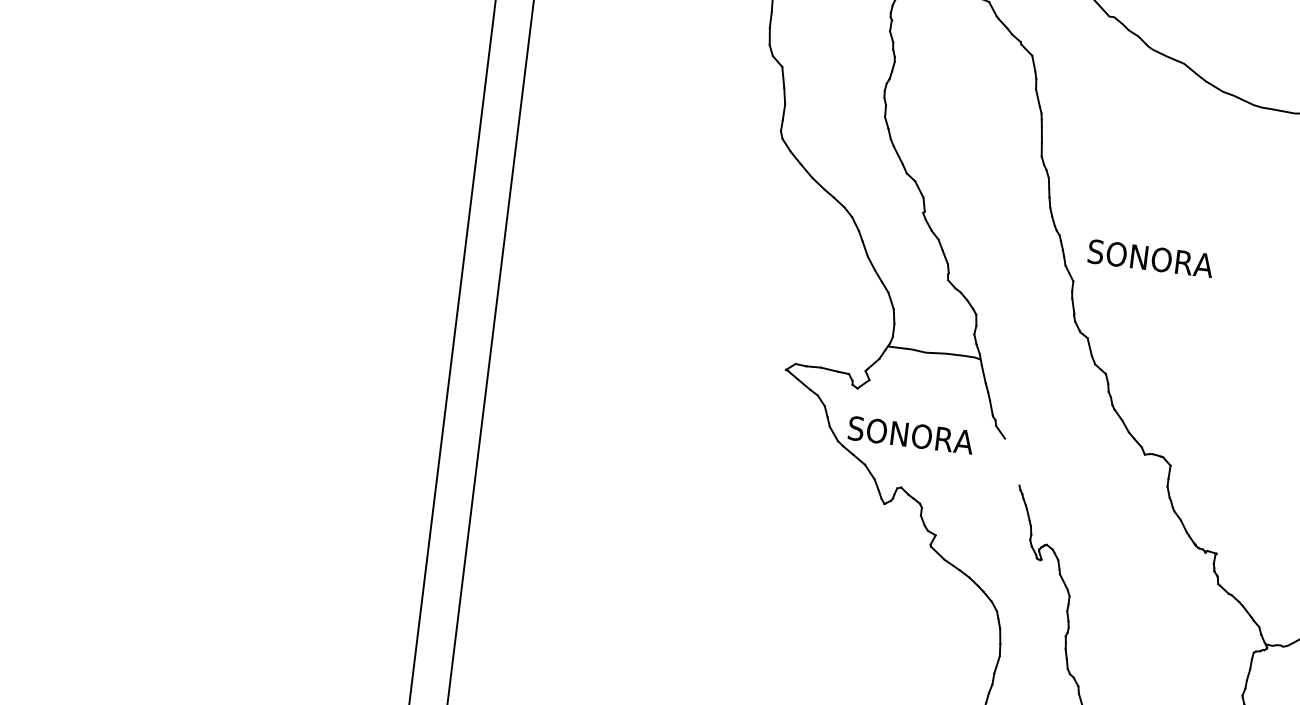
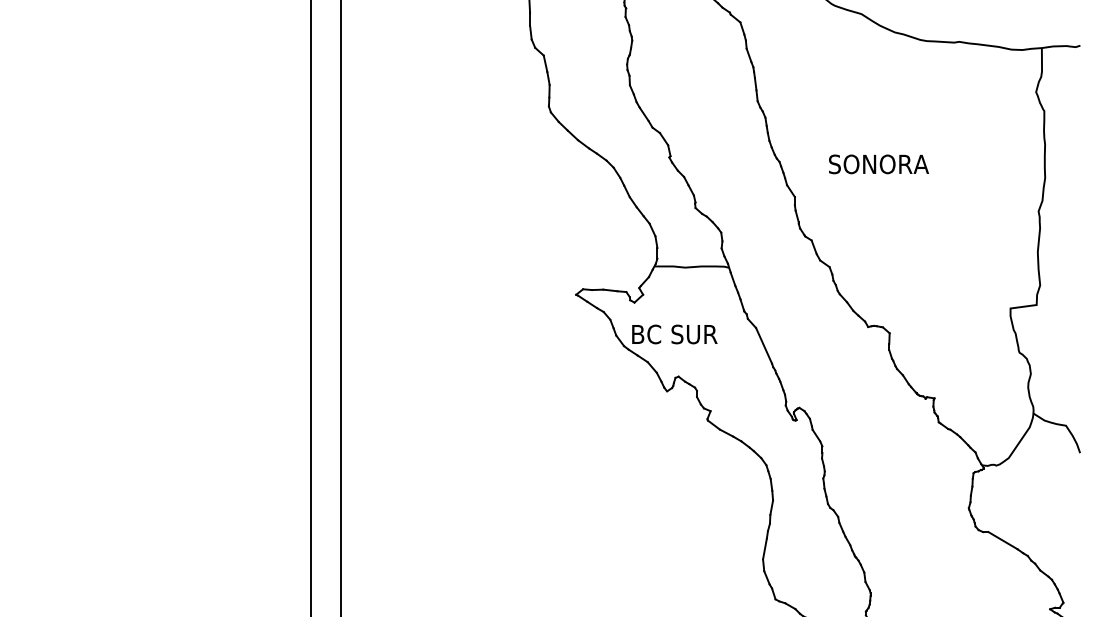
text: (1150, 258) -> (878, 164), moved
text: (911, 435) -> (681, 334), SONORA -> BC SUR
line: (1012, 461) -> (764, 345), added

